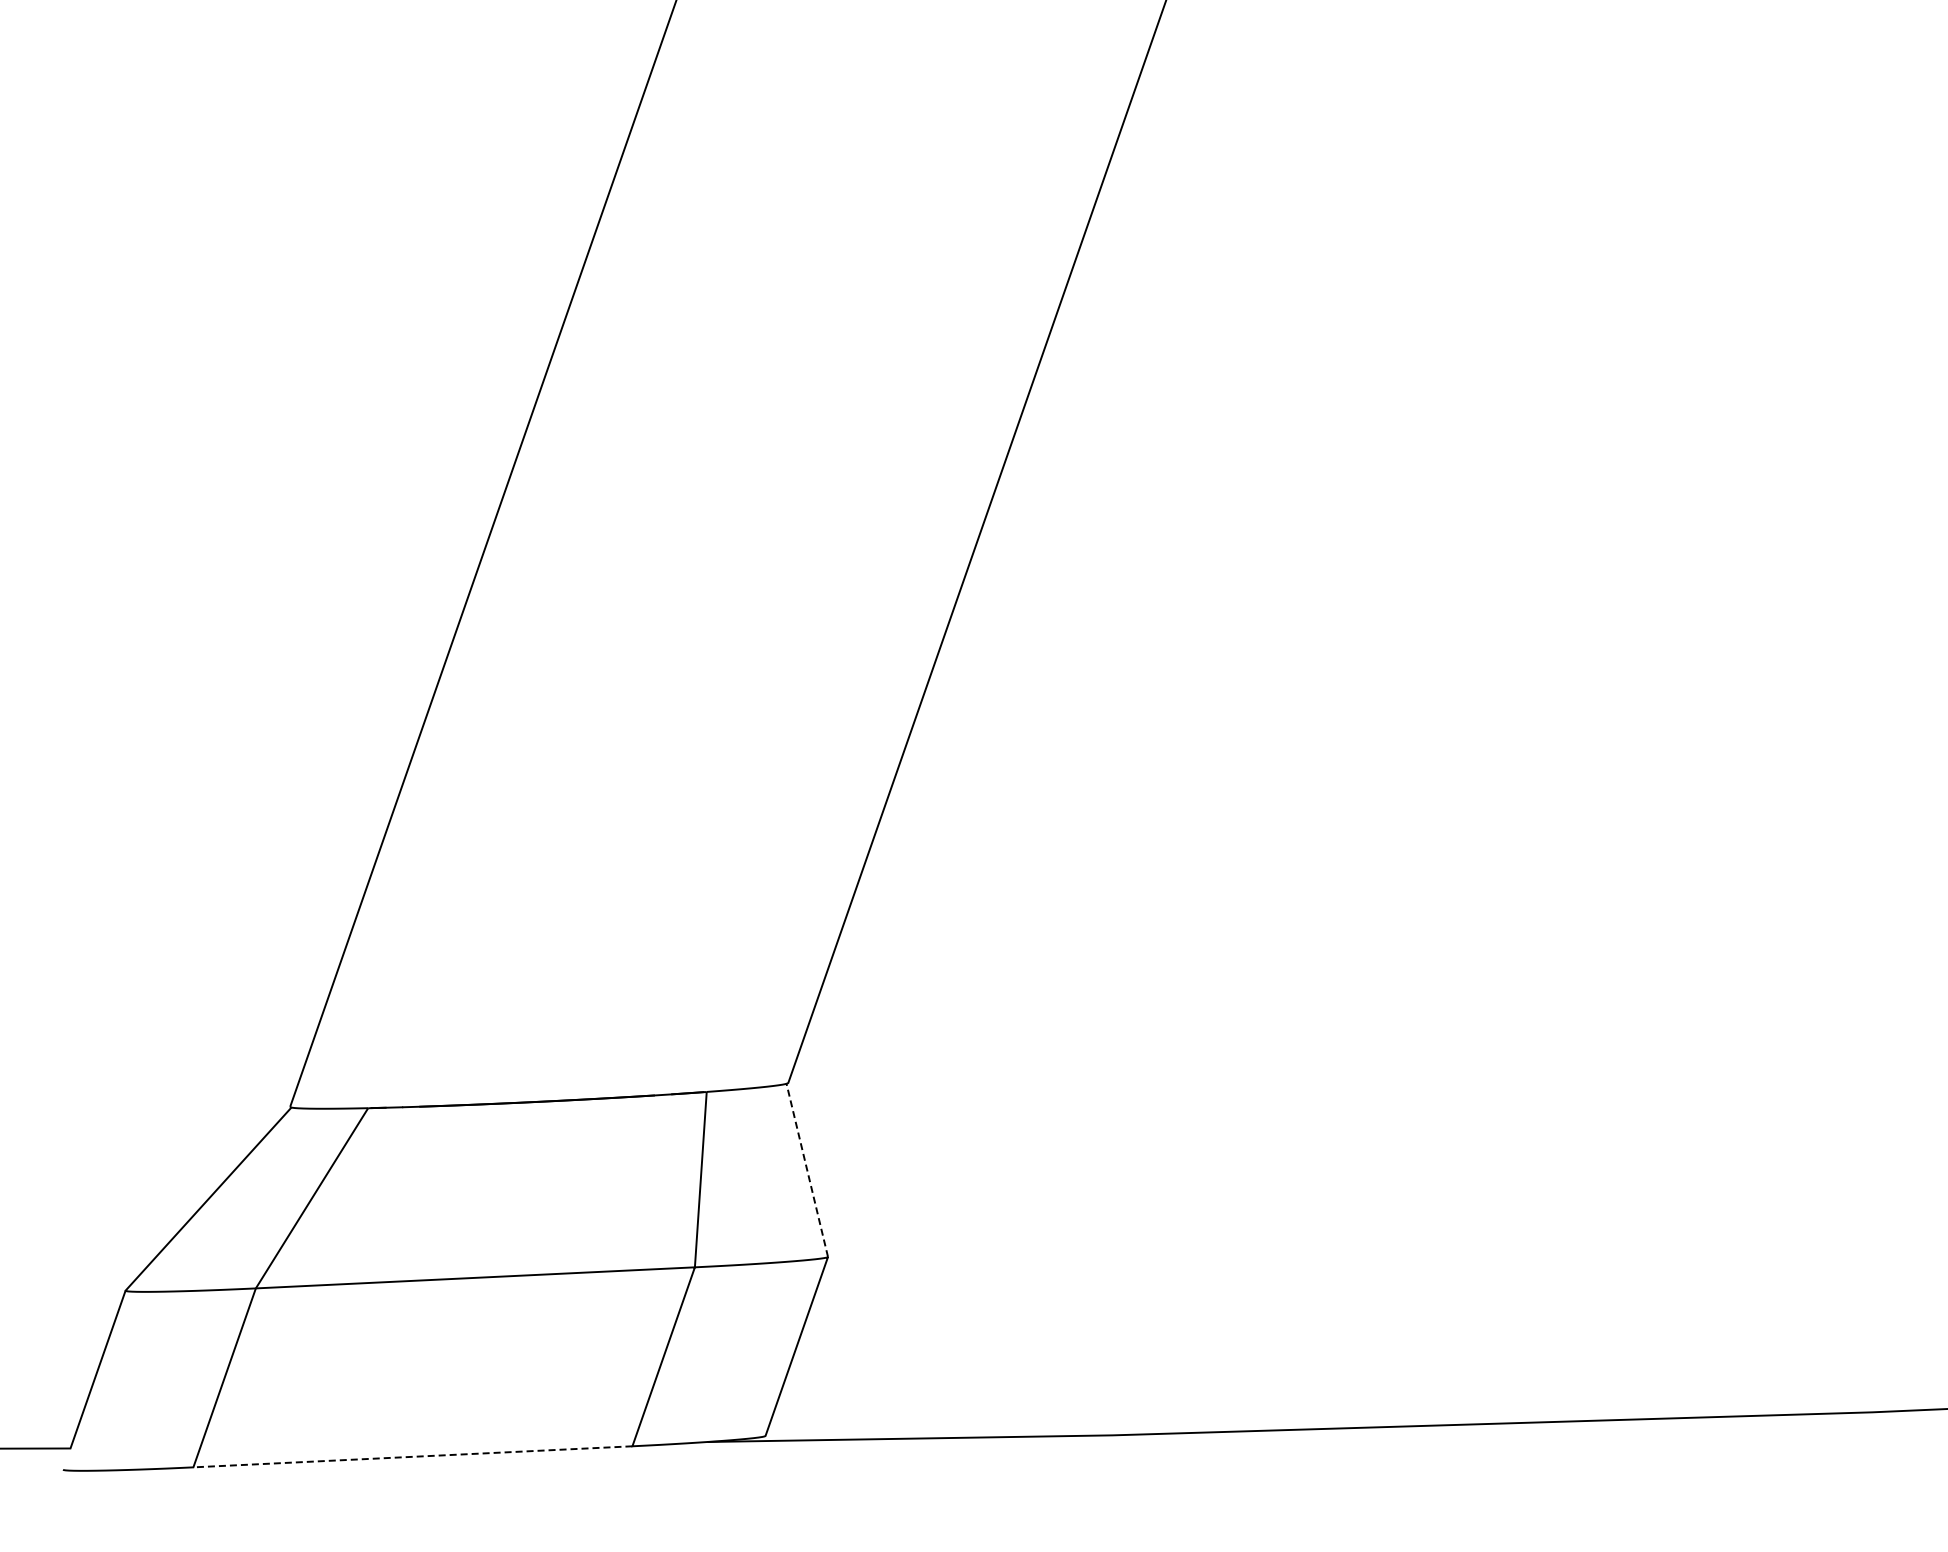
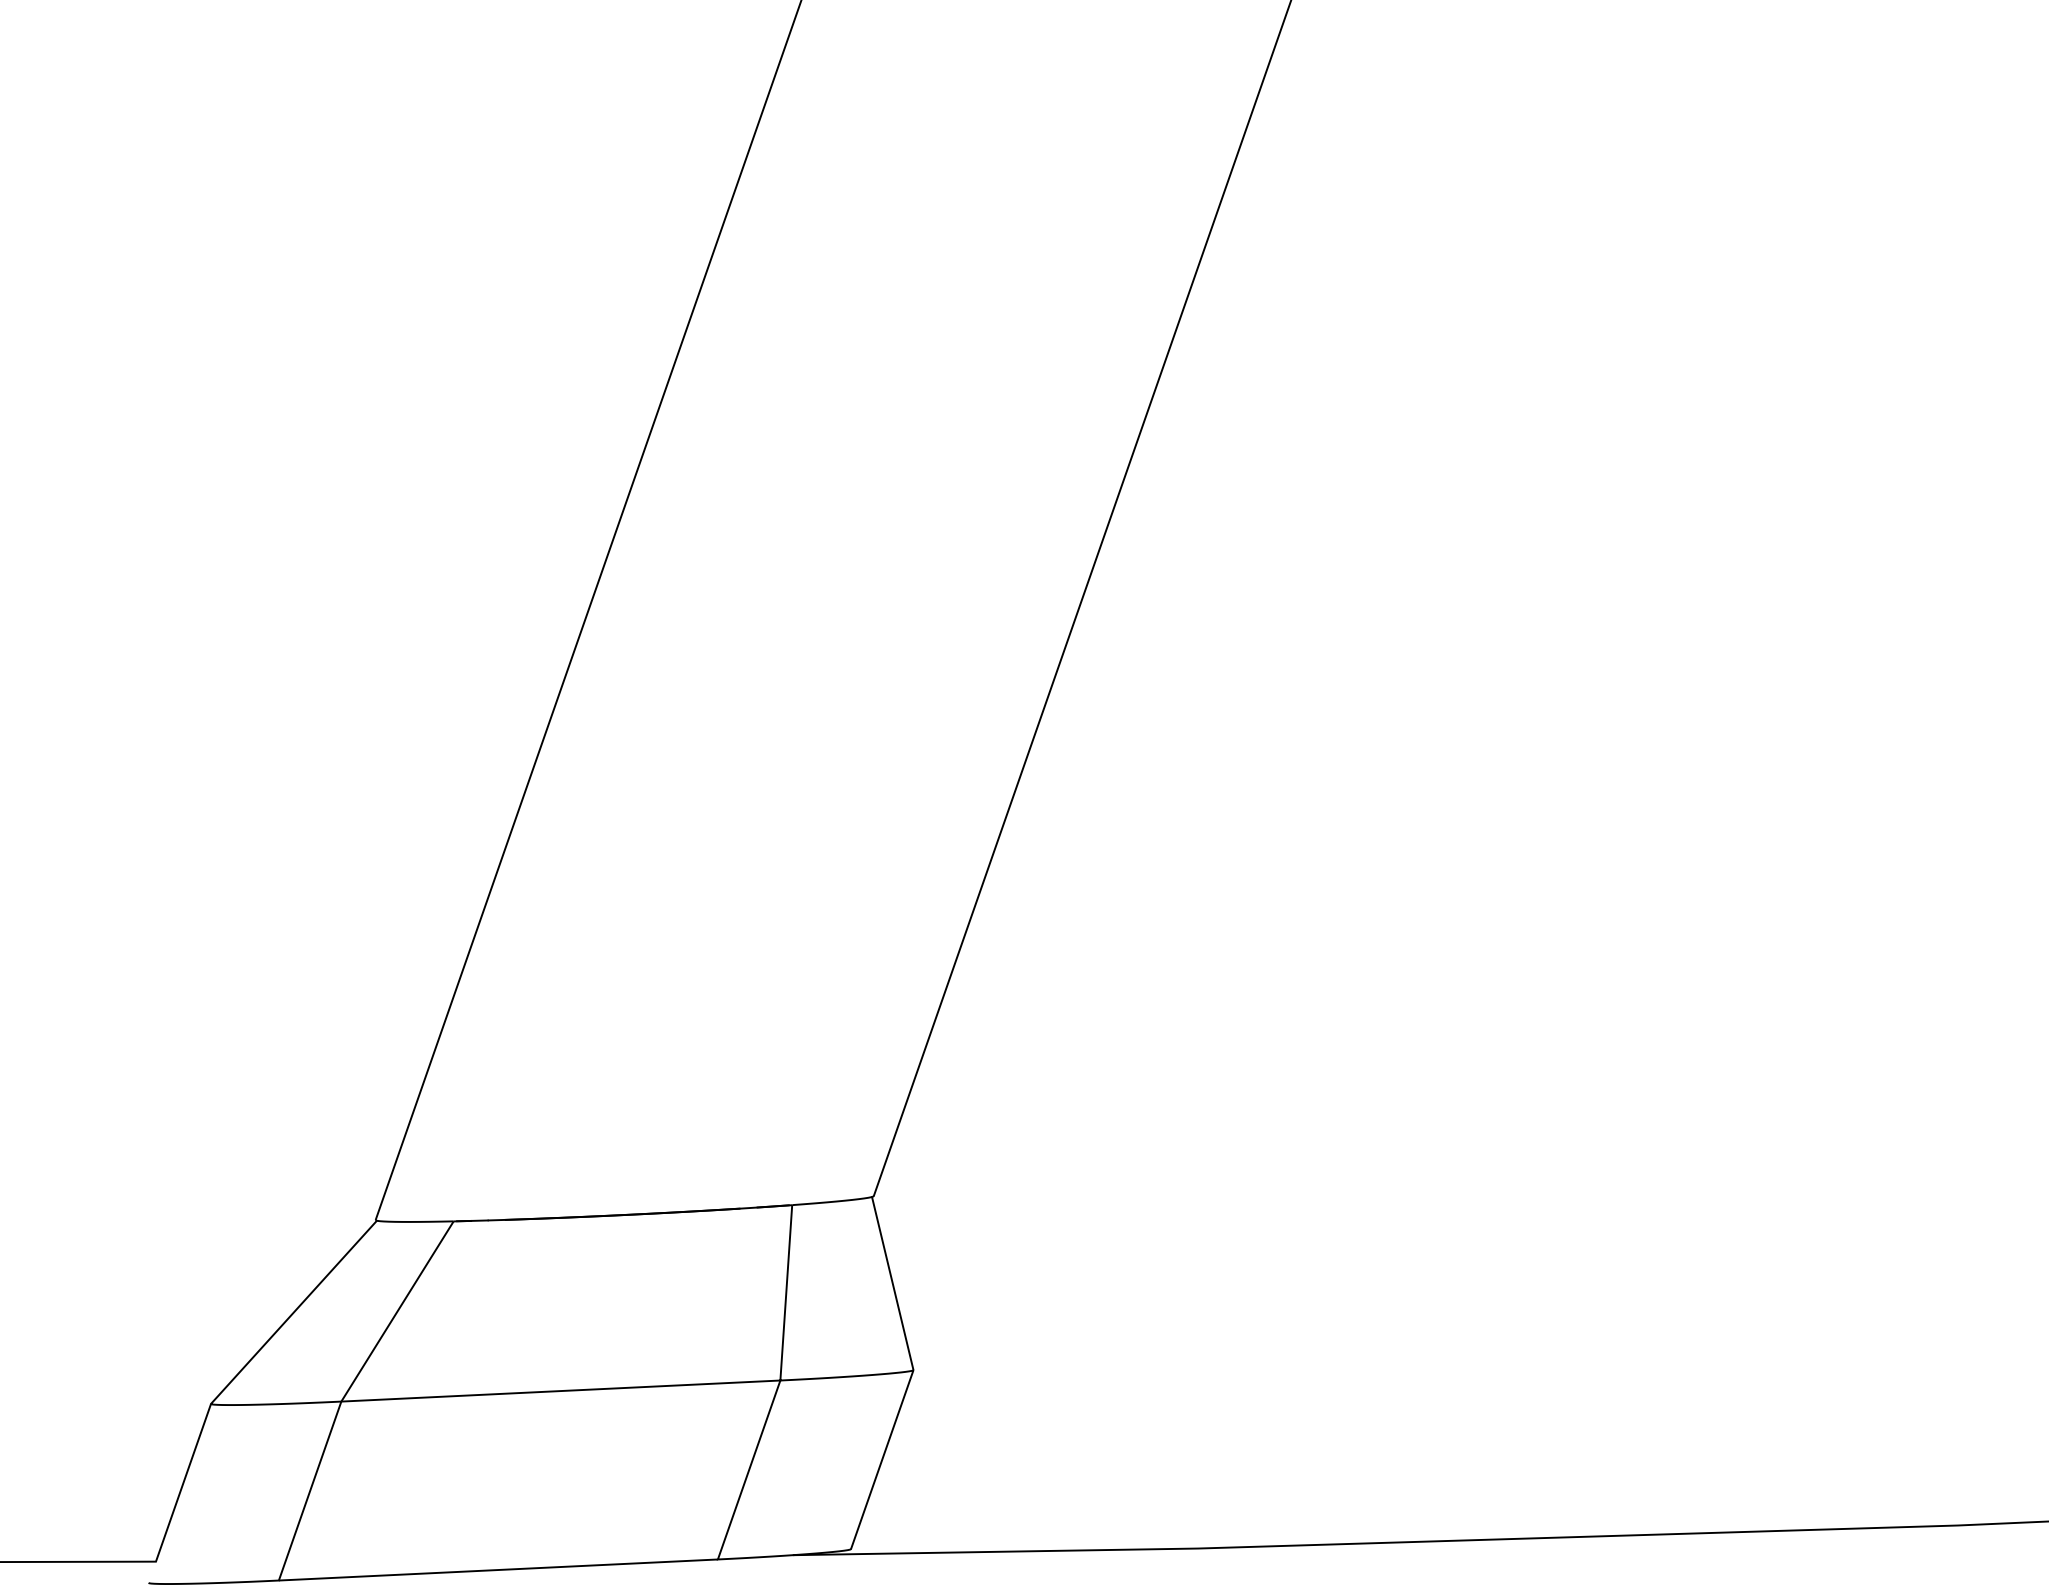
line: (807, 1170) -> (892, 1283), dashed -> solid
line: (413, 1457) -> (498, 1570), dashed -> solid

